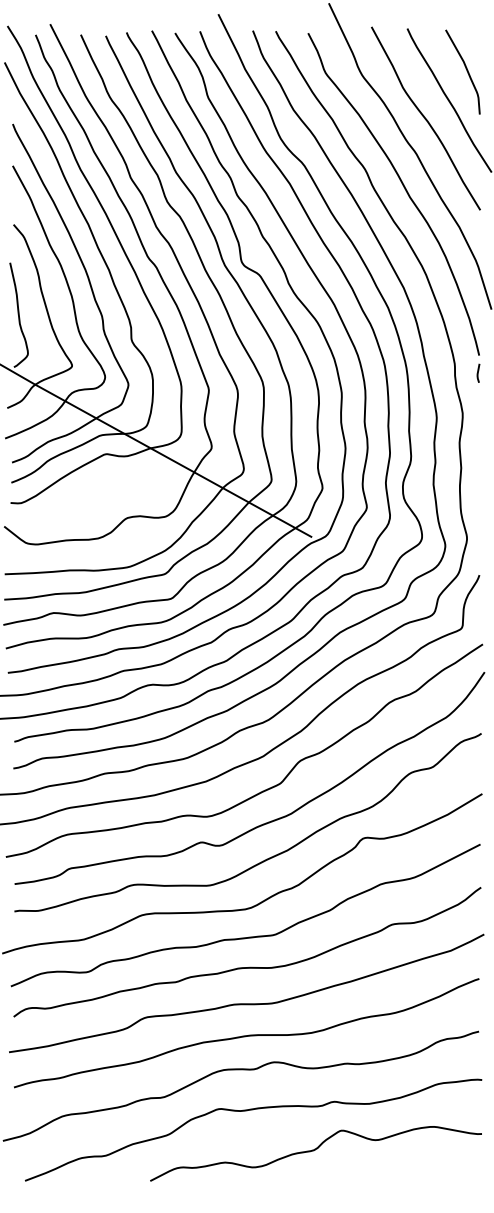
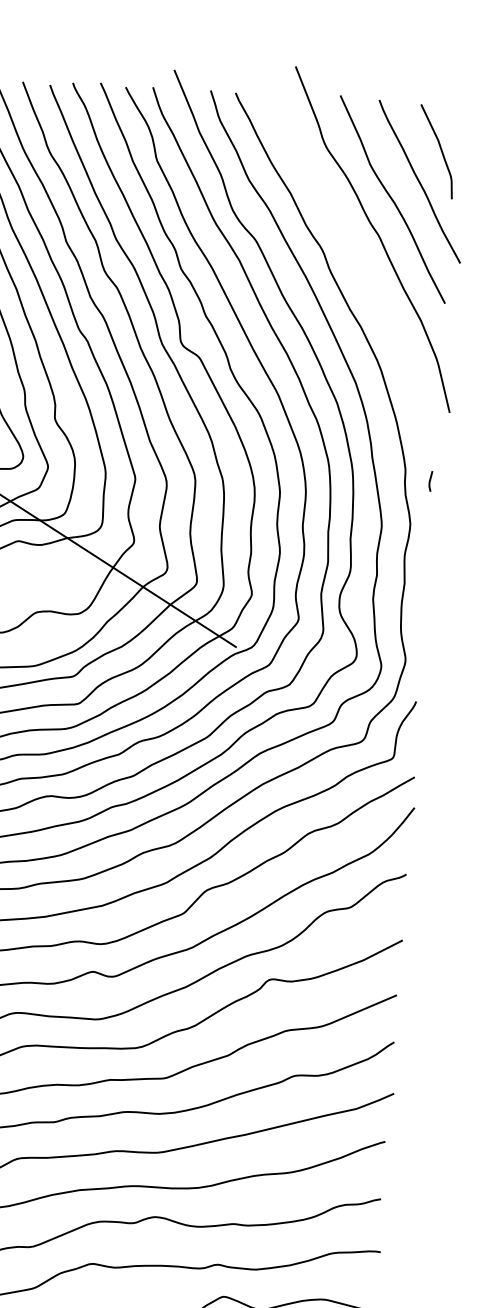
curve: (404, 189) -> (363, 275), removed

